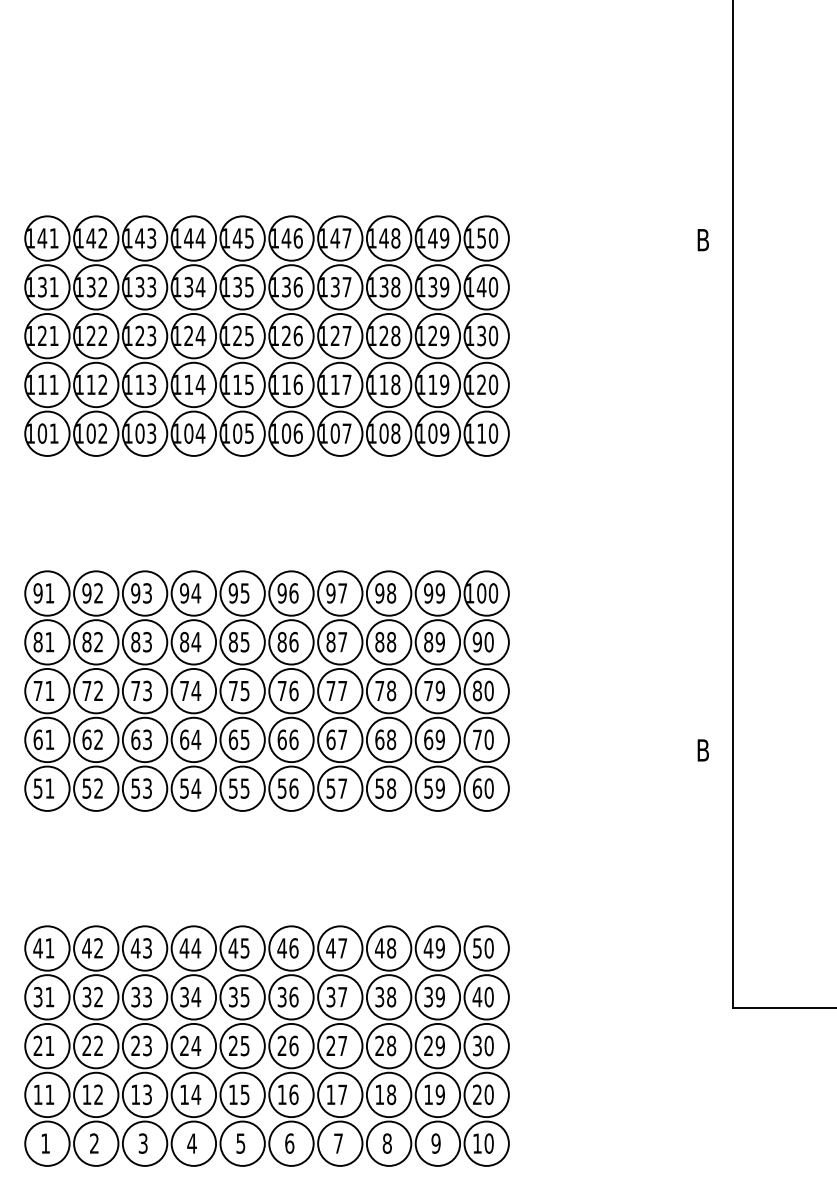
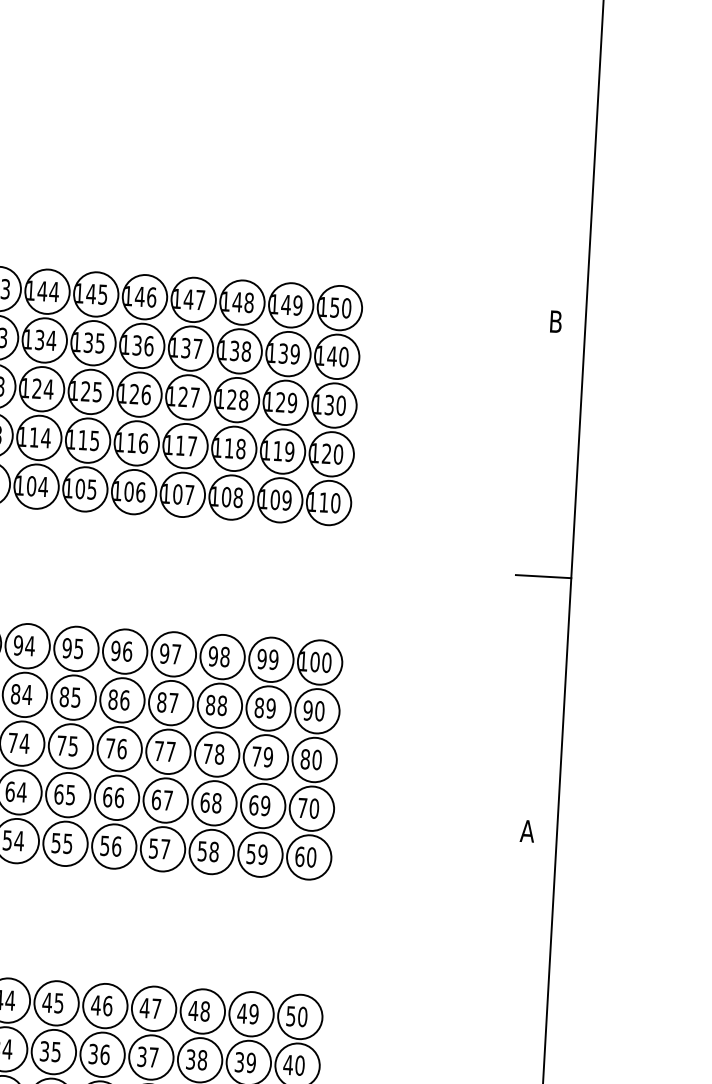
line: (704, 495) -> (543, 576), added
text: (703, 750) -> (527, 831), B -> A

